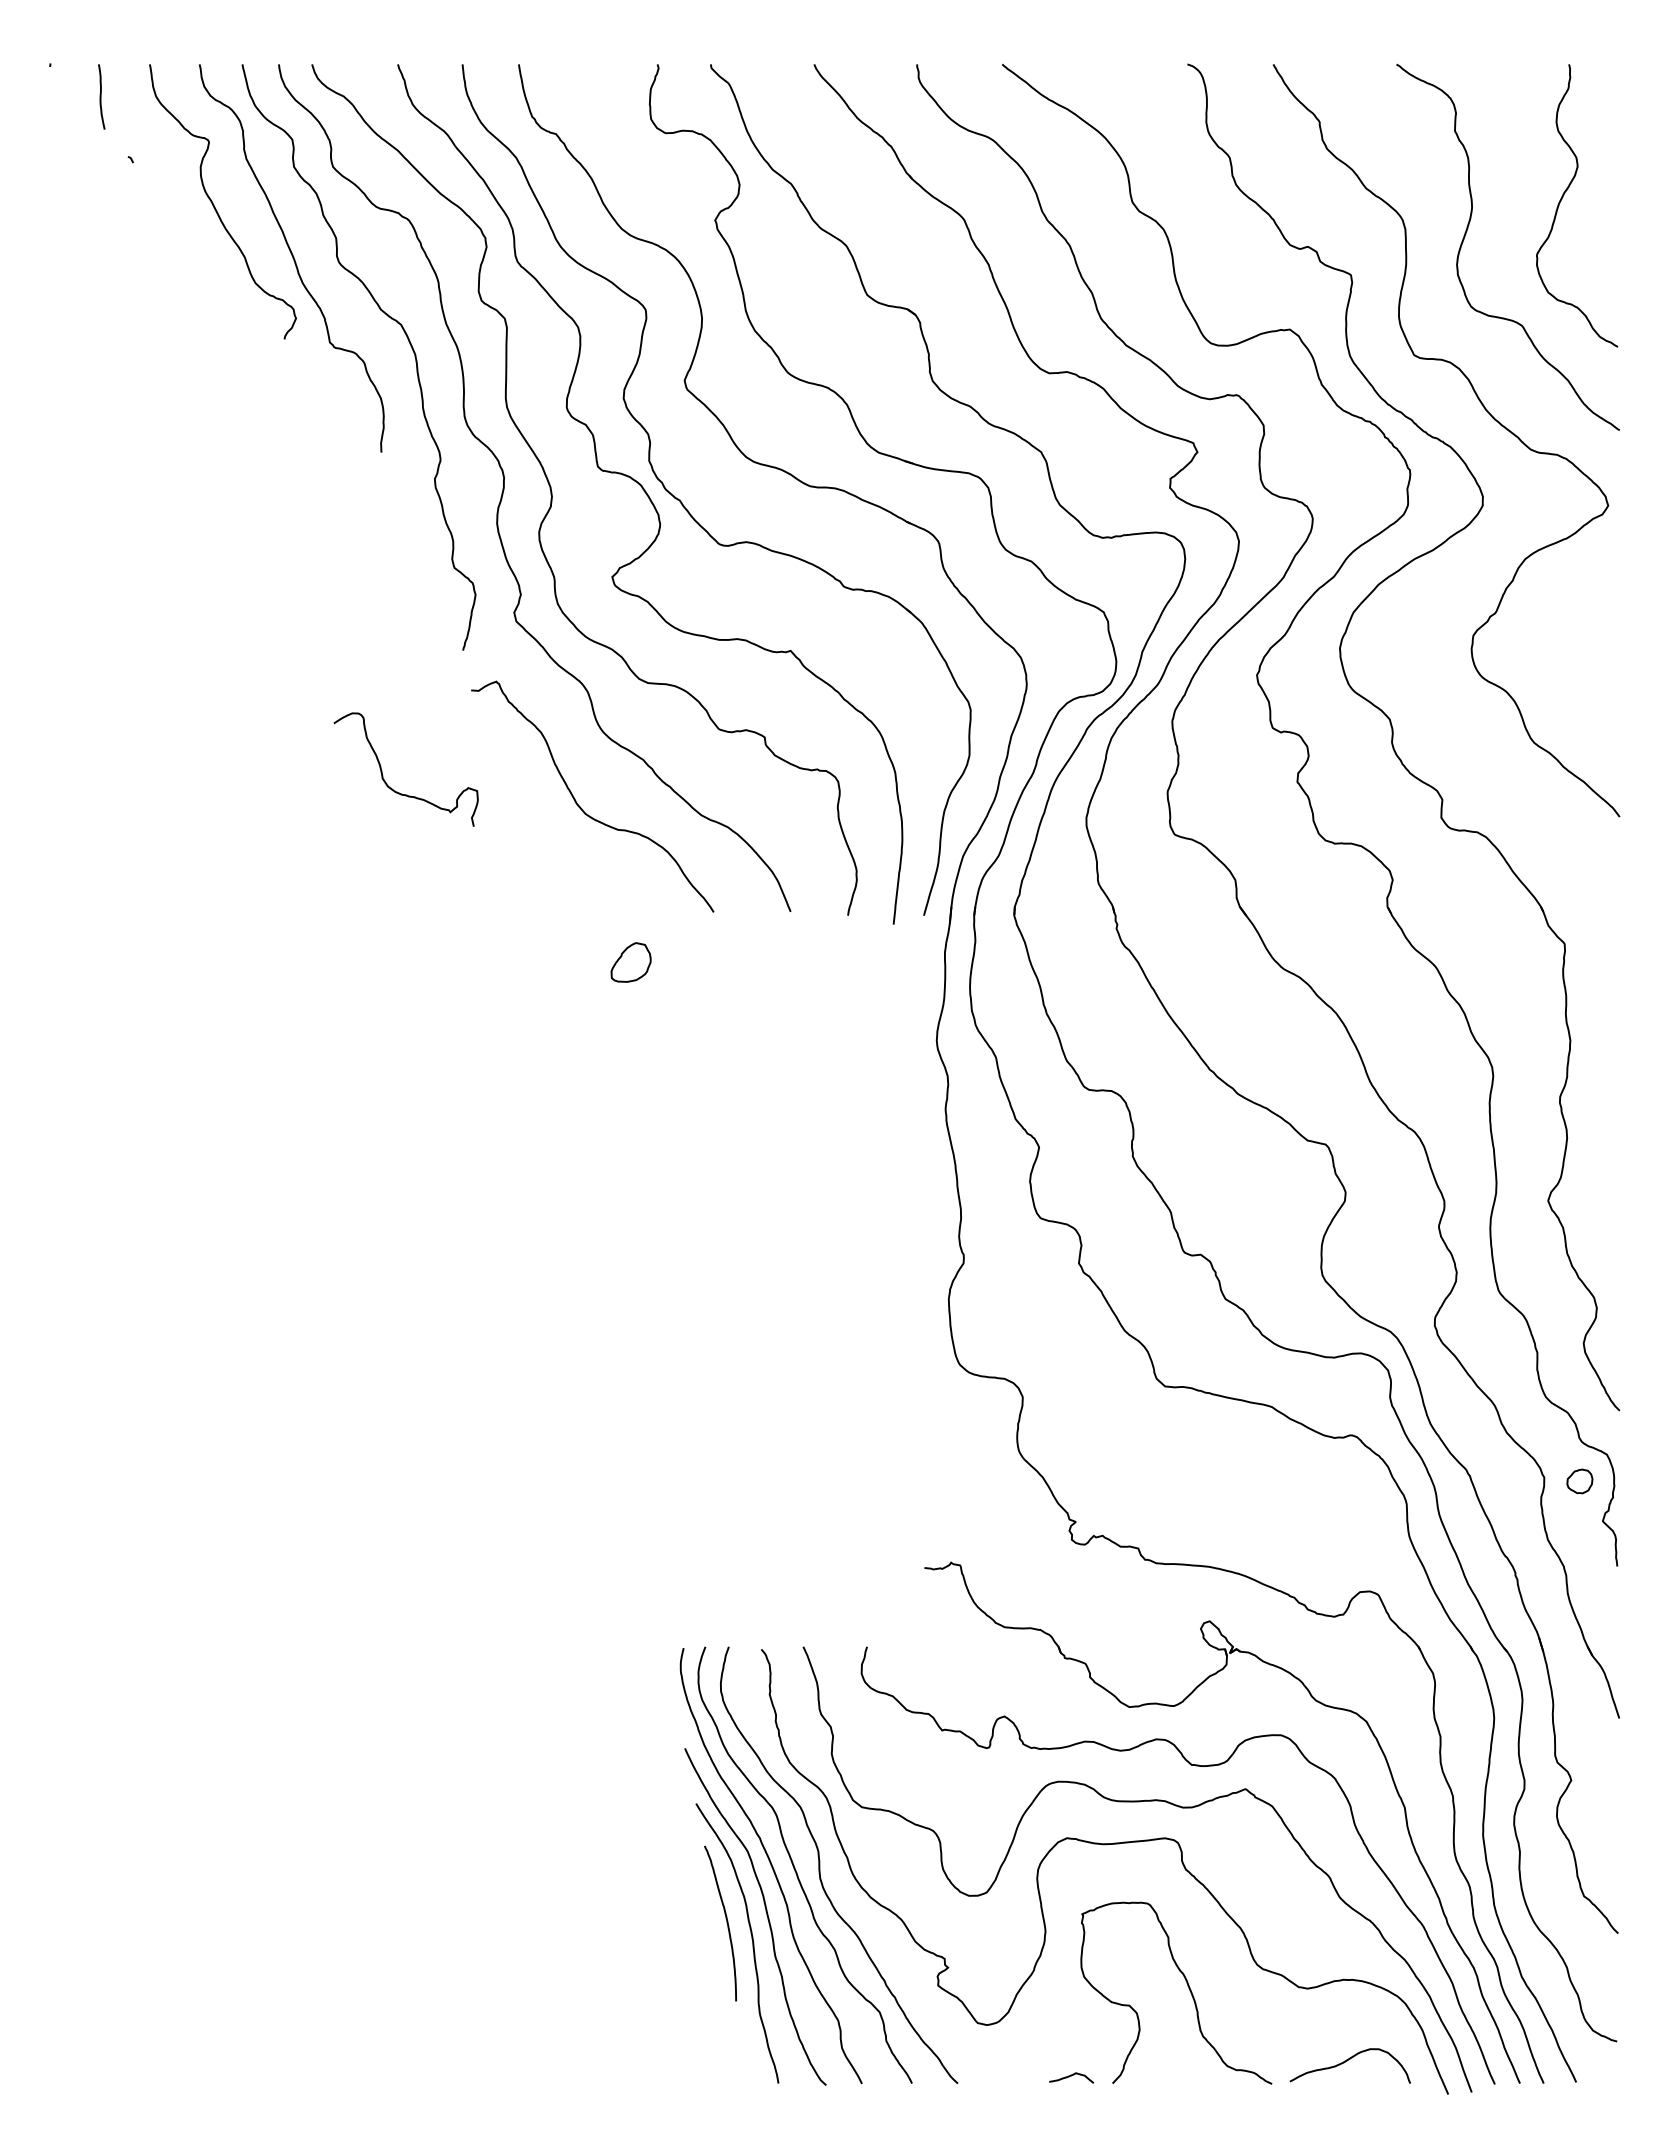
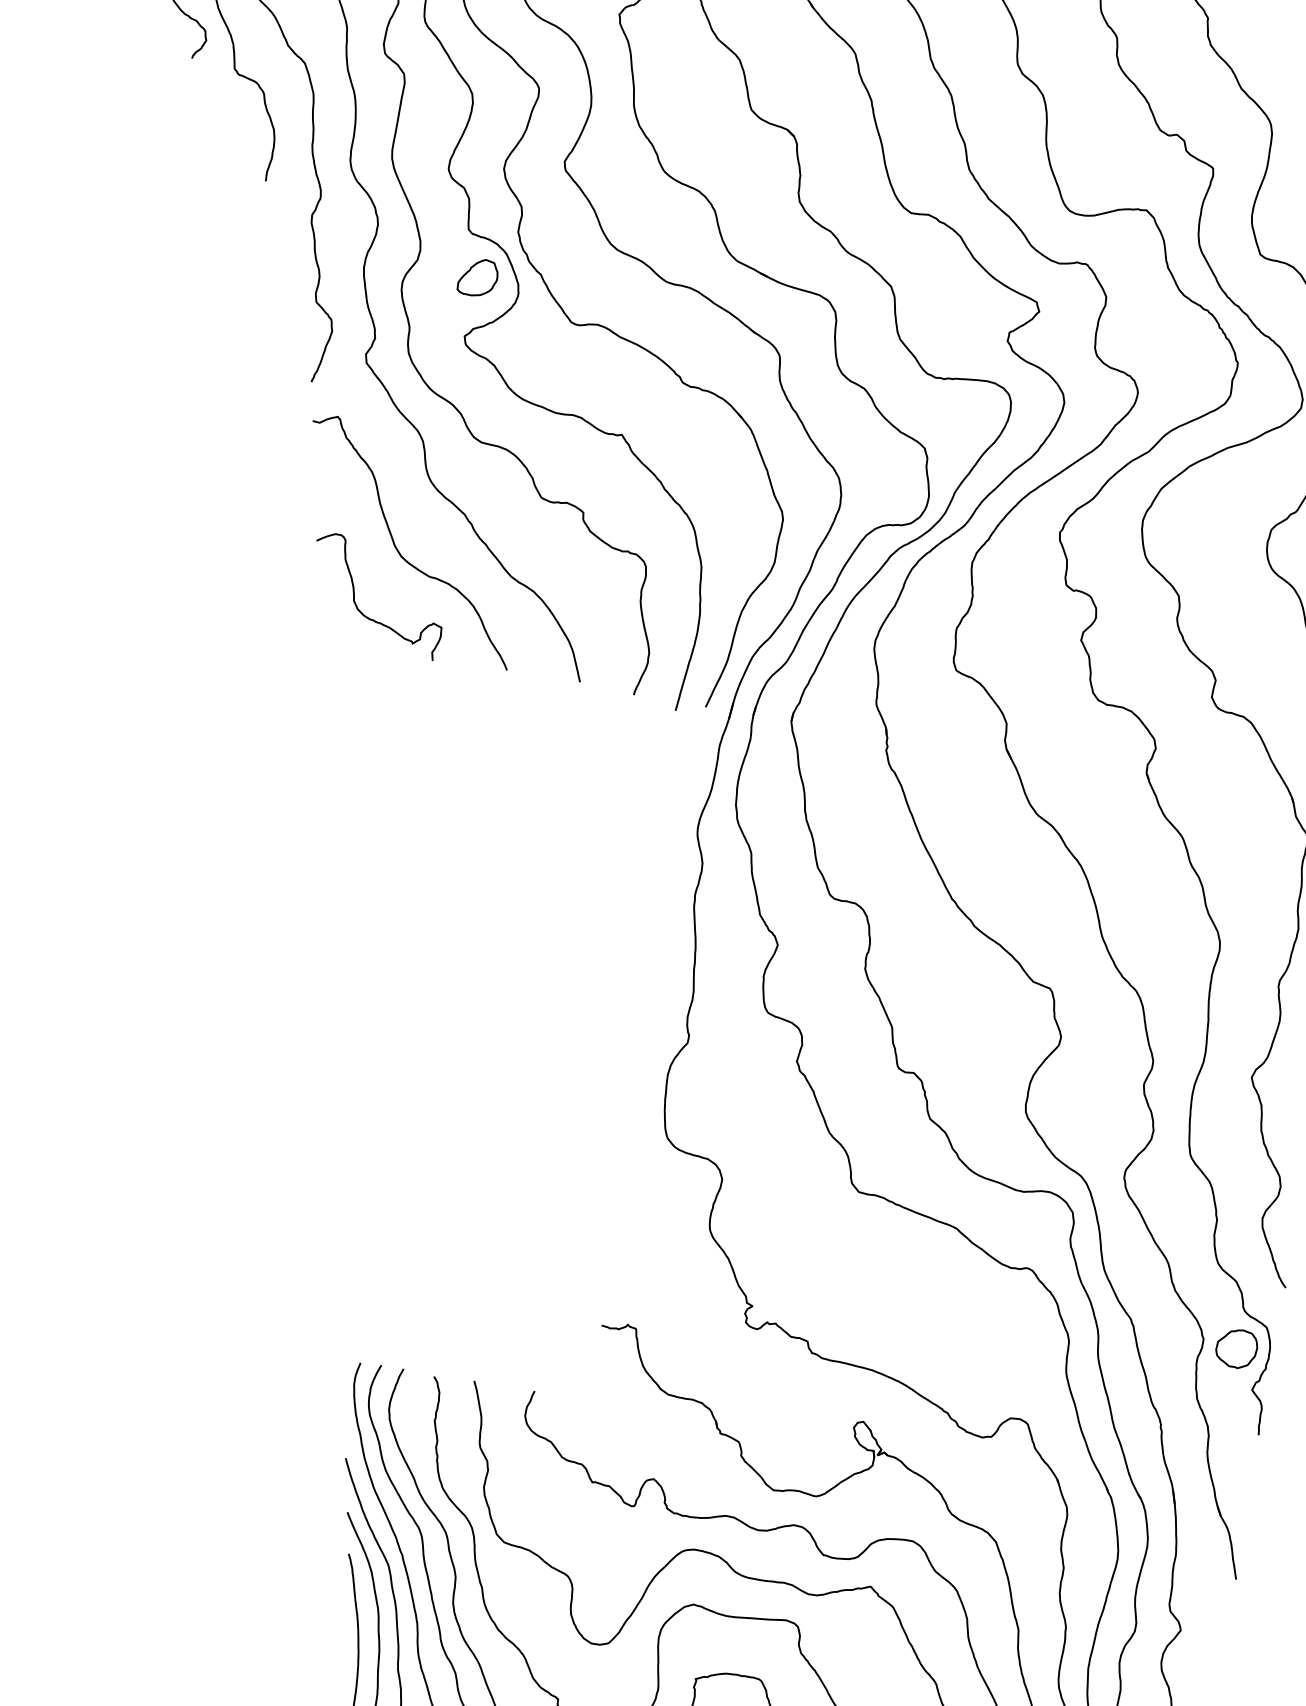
curve: (383, 775) -> (355, 598), moved
part: (630, 962) -> (477, 277), moved
part: (1579, 1481) -> (1236, 1348), size x1.67

